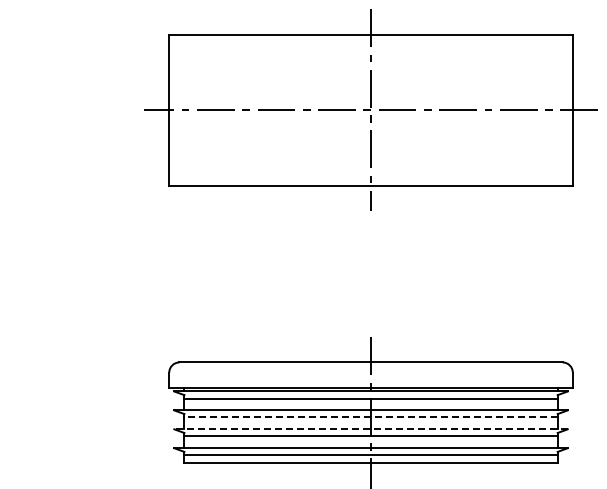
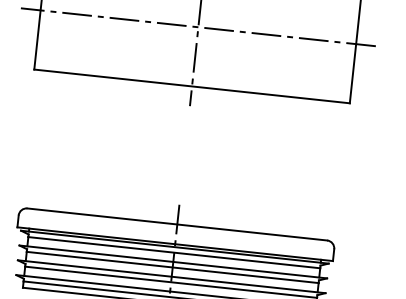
line: (371, 417) -> (173, 267), dashed -> solid
line: (371, 429) -> (172, 276), dashed -> solid

